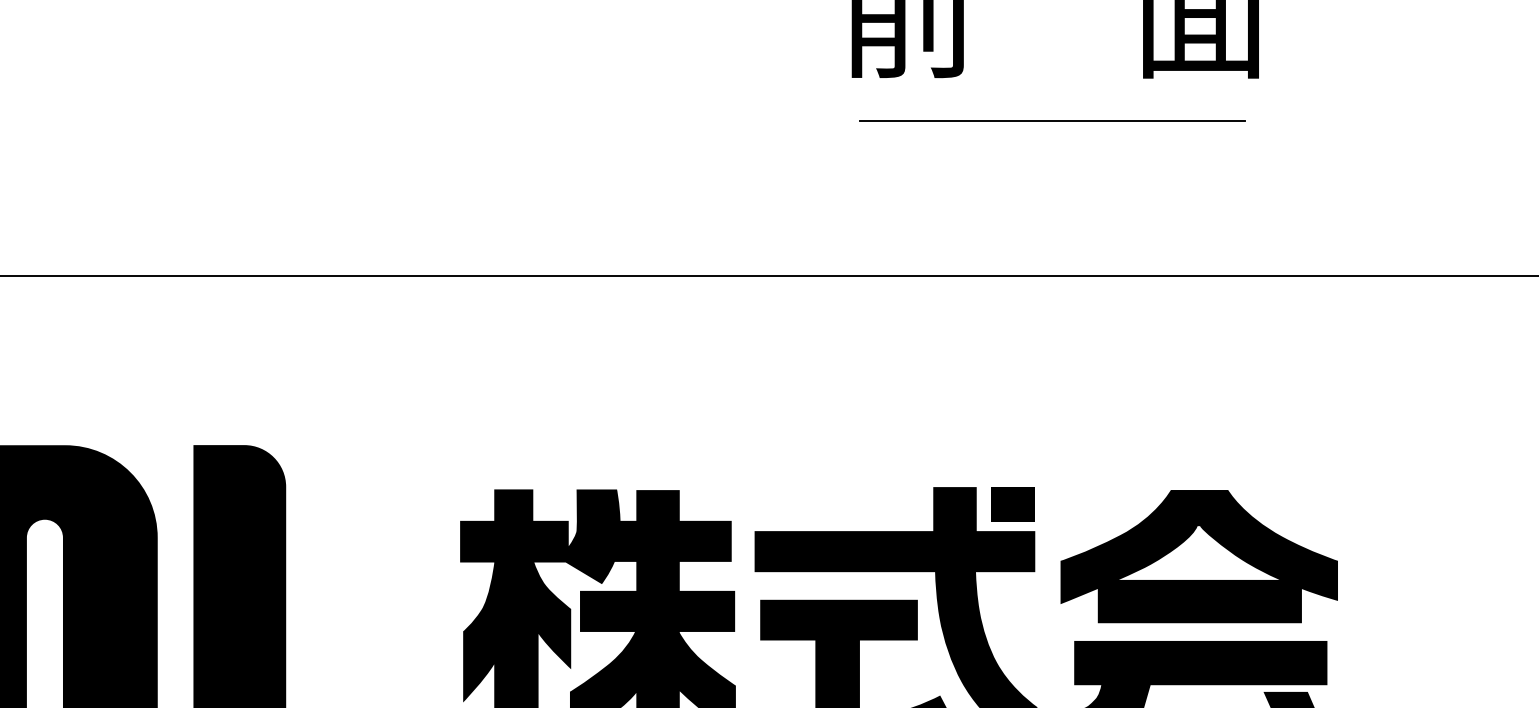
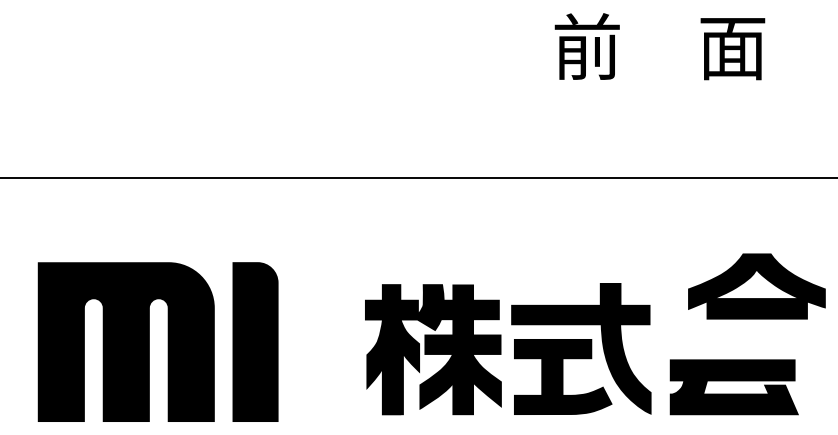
line: (1051, 121) -> (658, 101), removed
fill: (1013, 504) -> (639, 291), removed
part: (1198, 556) -> (756, 286), moved

